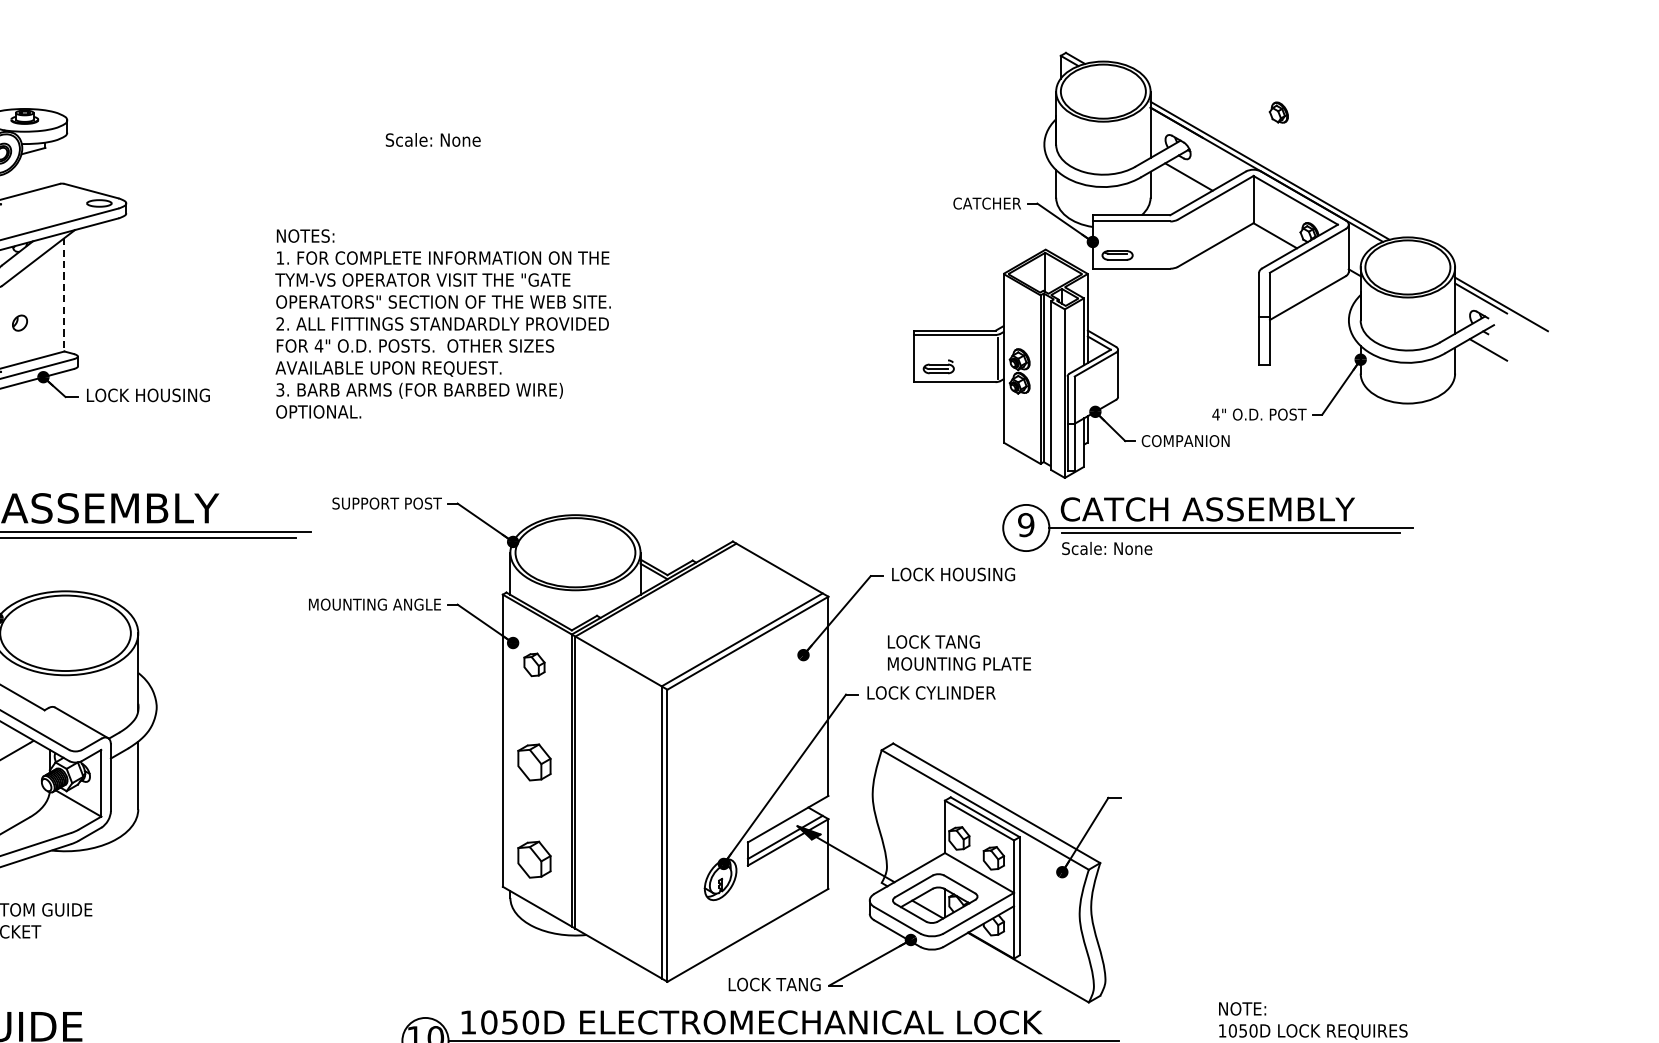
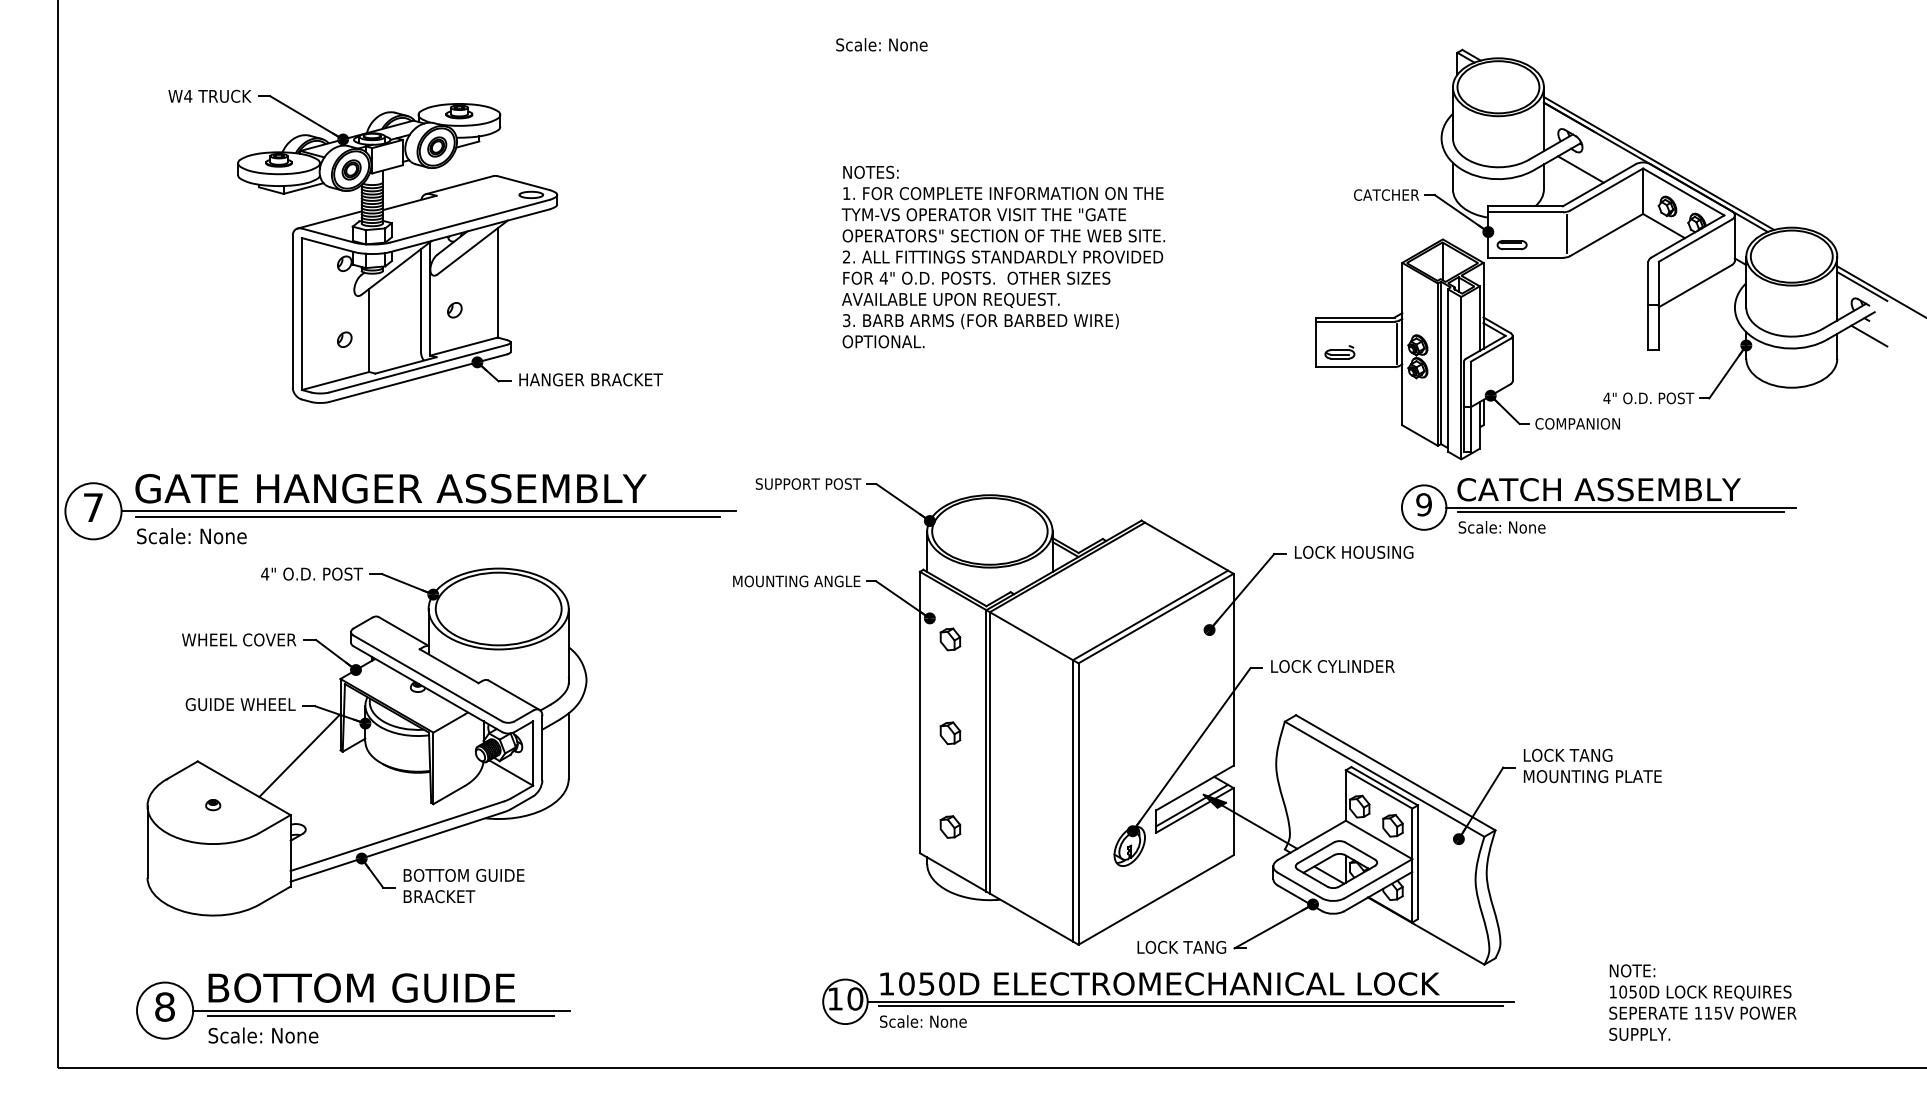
part: (1278, 112) -> (1667, 206), moved
text: (432, 139) -> (881, 44), moved
line: (1174, 244) -> (1566, 234), added
line: (64, 294) -> (497, 282), dashed -> solid
text: (442, 323) -> (1002, 256), moved
text: (161, 395) -> (591, 379), LOCK HOUSING -> HANGER BRACKET
text: (959, 652) -> (1592, 765), moved
part: (534, 761) -> (950, 732), size x0.62
part: (534, 859) -> (950, 826), size x0.62

